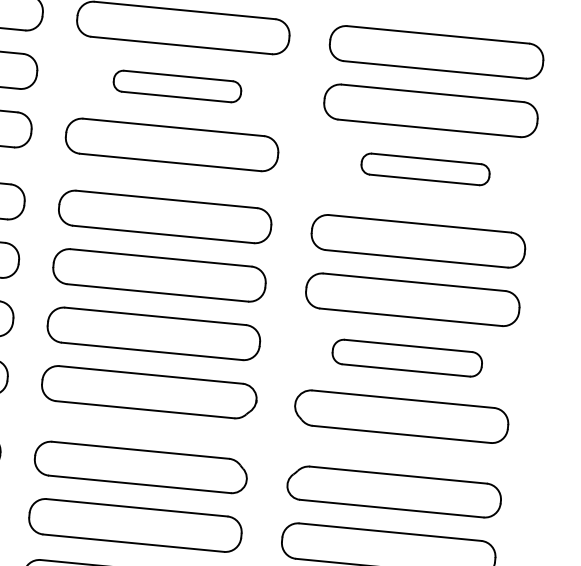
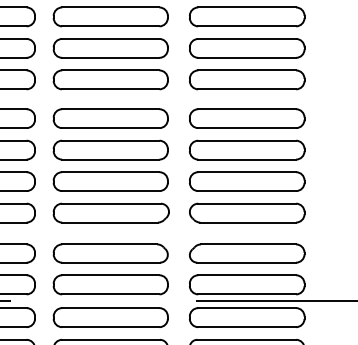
part: (177, 86) -> (110, 48), size x1.67
part: (426, 168) -> (247, 79), size x1.67
part: (407, 358) -> (247, 181), size x1.43

